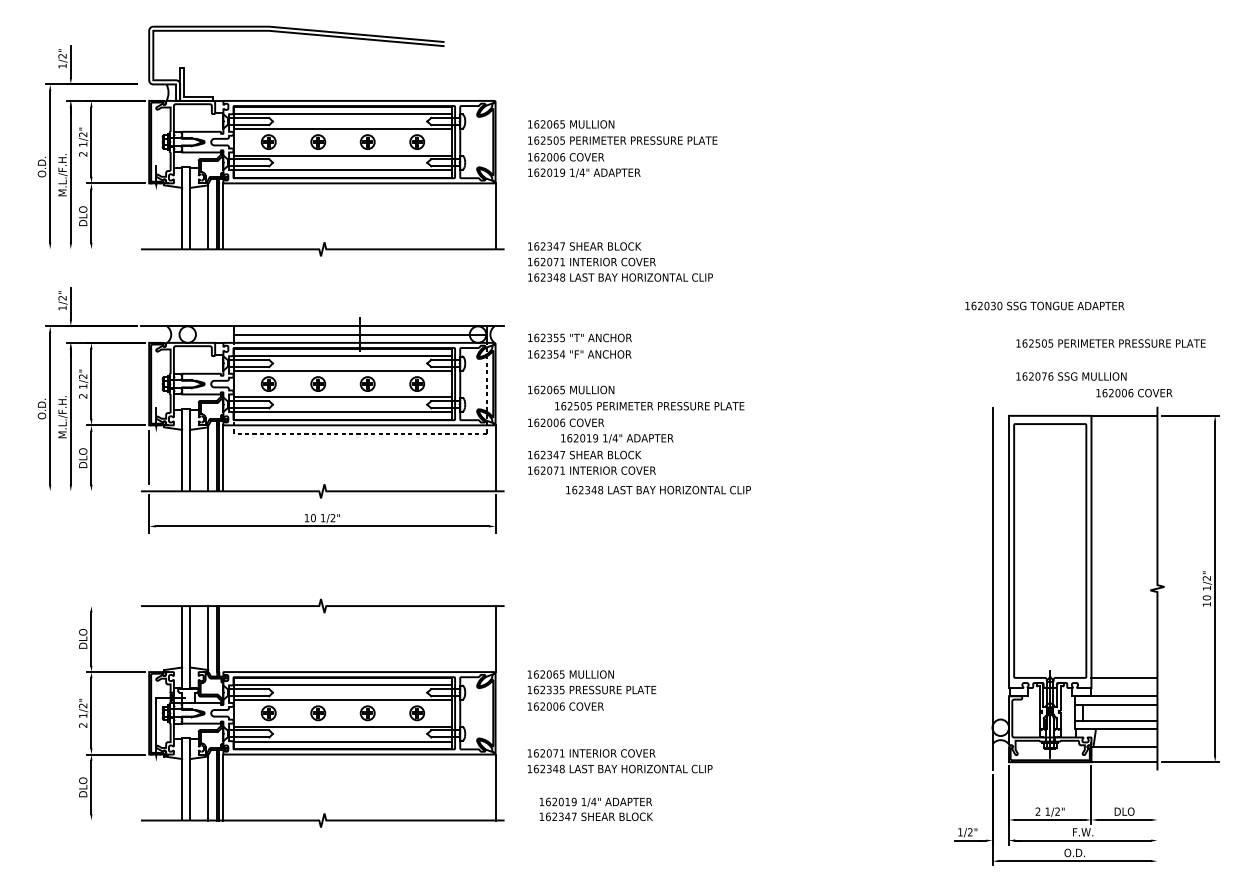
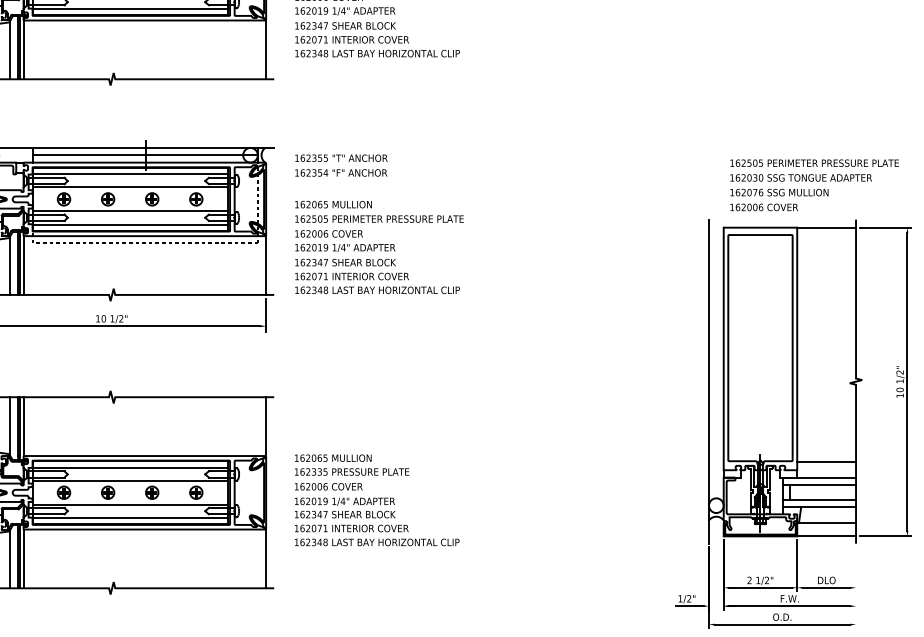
text: (620, 261) -> (377, 39), moved
text: (1044, 305) -> (800, 177), moved
text: (1134, 393) -> (764, 207), moved
text: (649, 406) -> (379, 219), moved
text: (617, 438) -> (345, 247), moved
text: (658, 490) -> (377, 290), moved
line: (223, 639) -> (23, 426), added
text: (595, 808) -> (344, 507), moved

